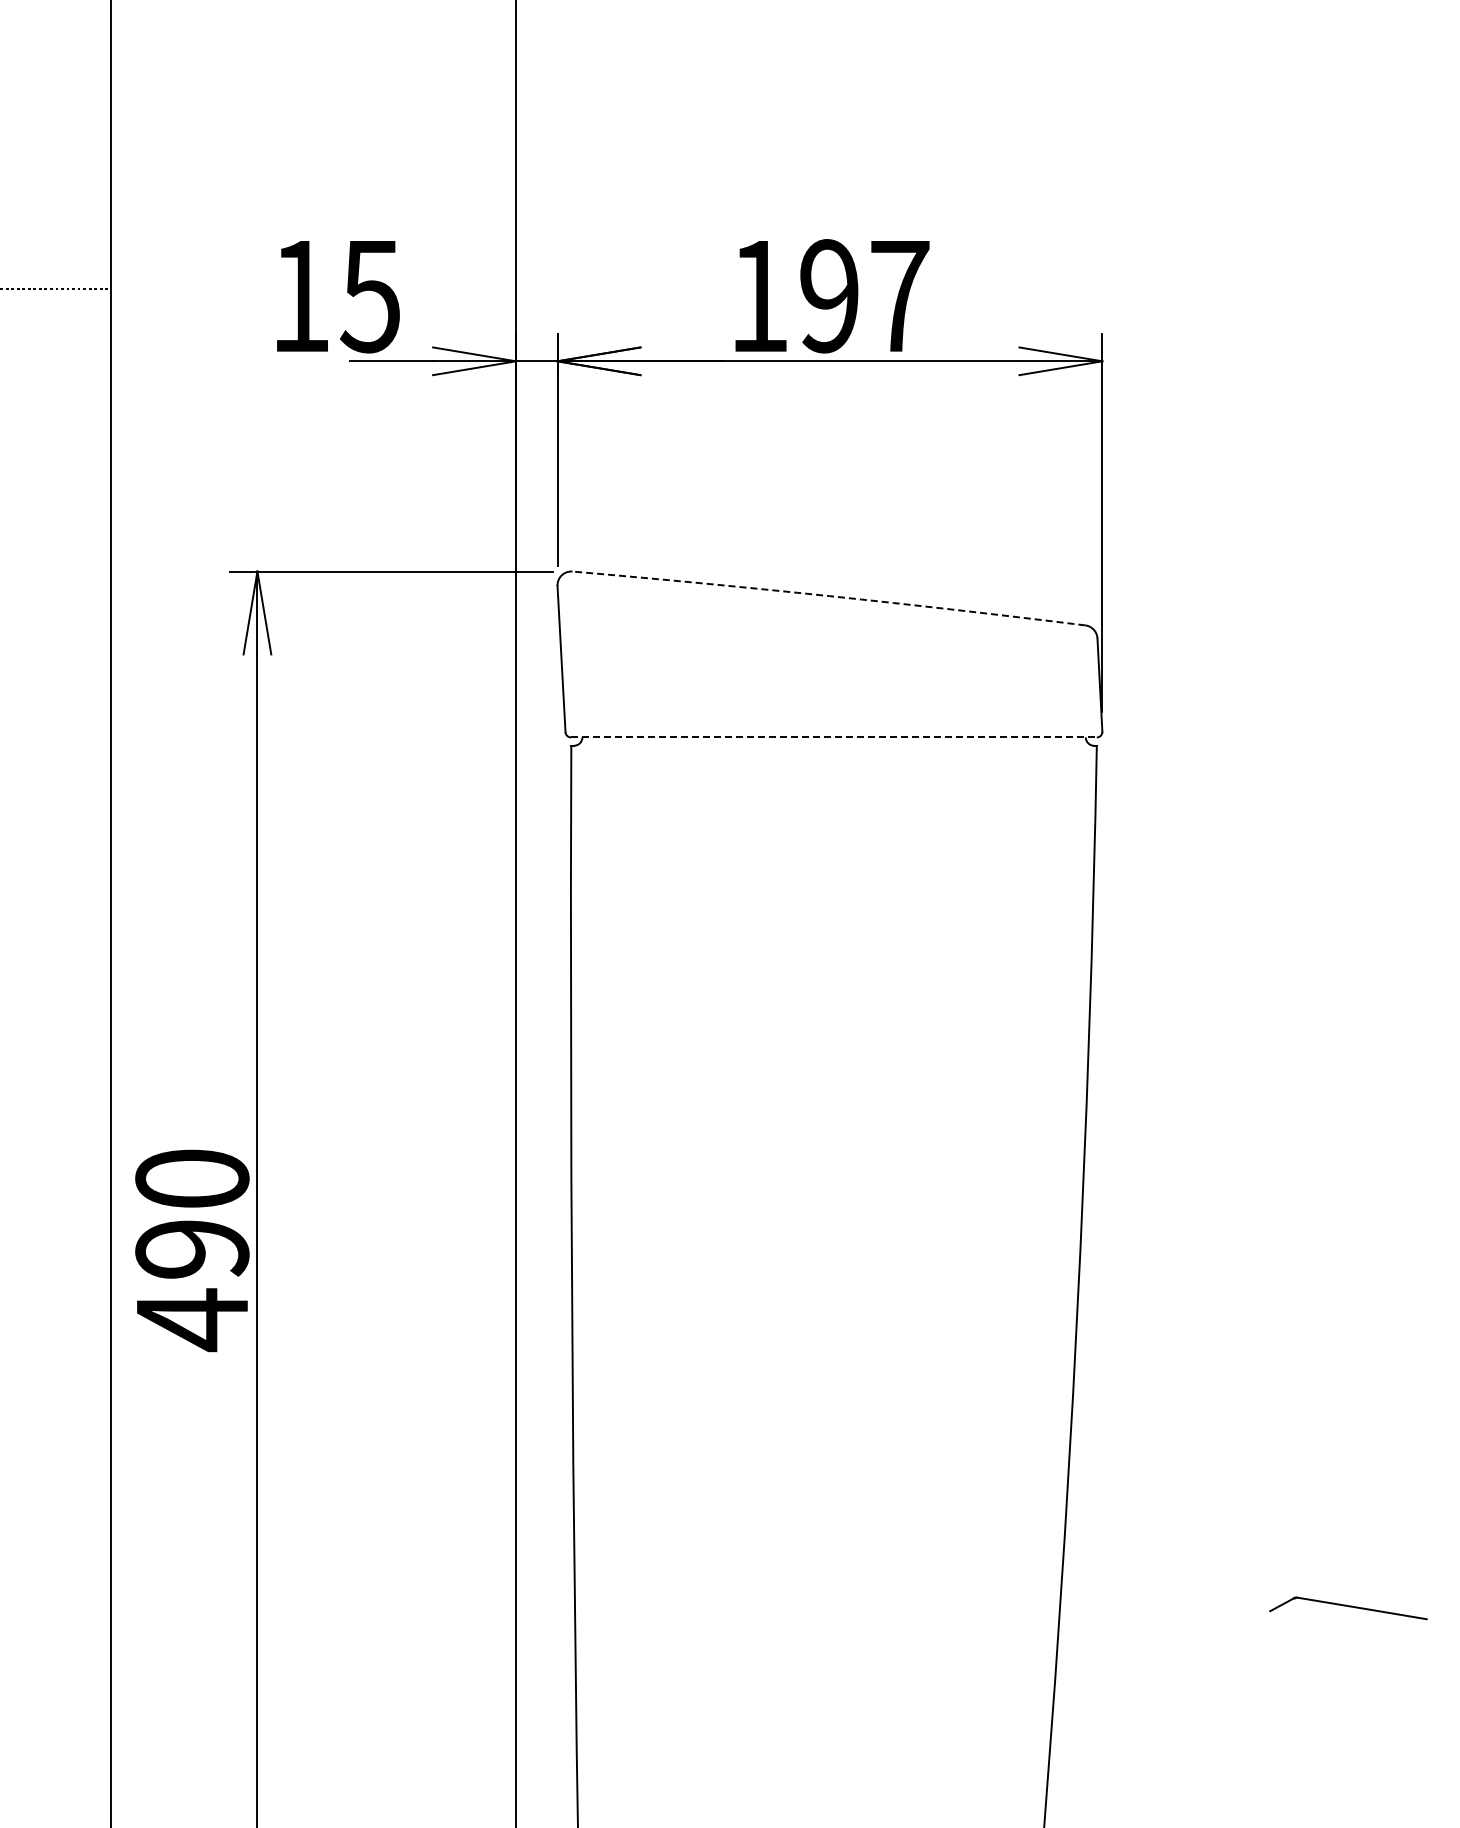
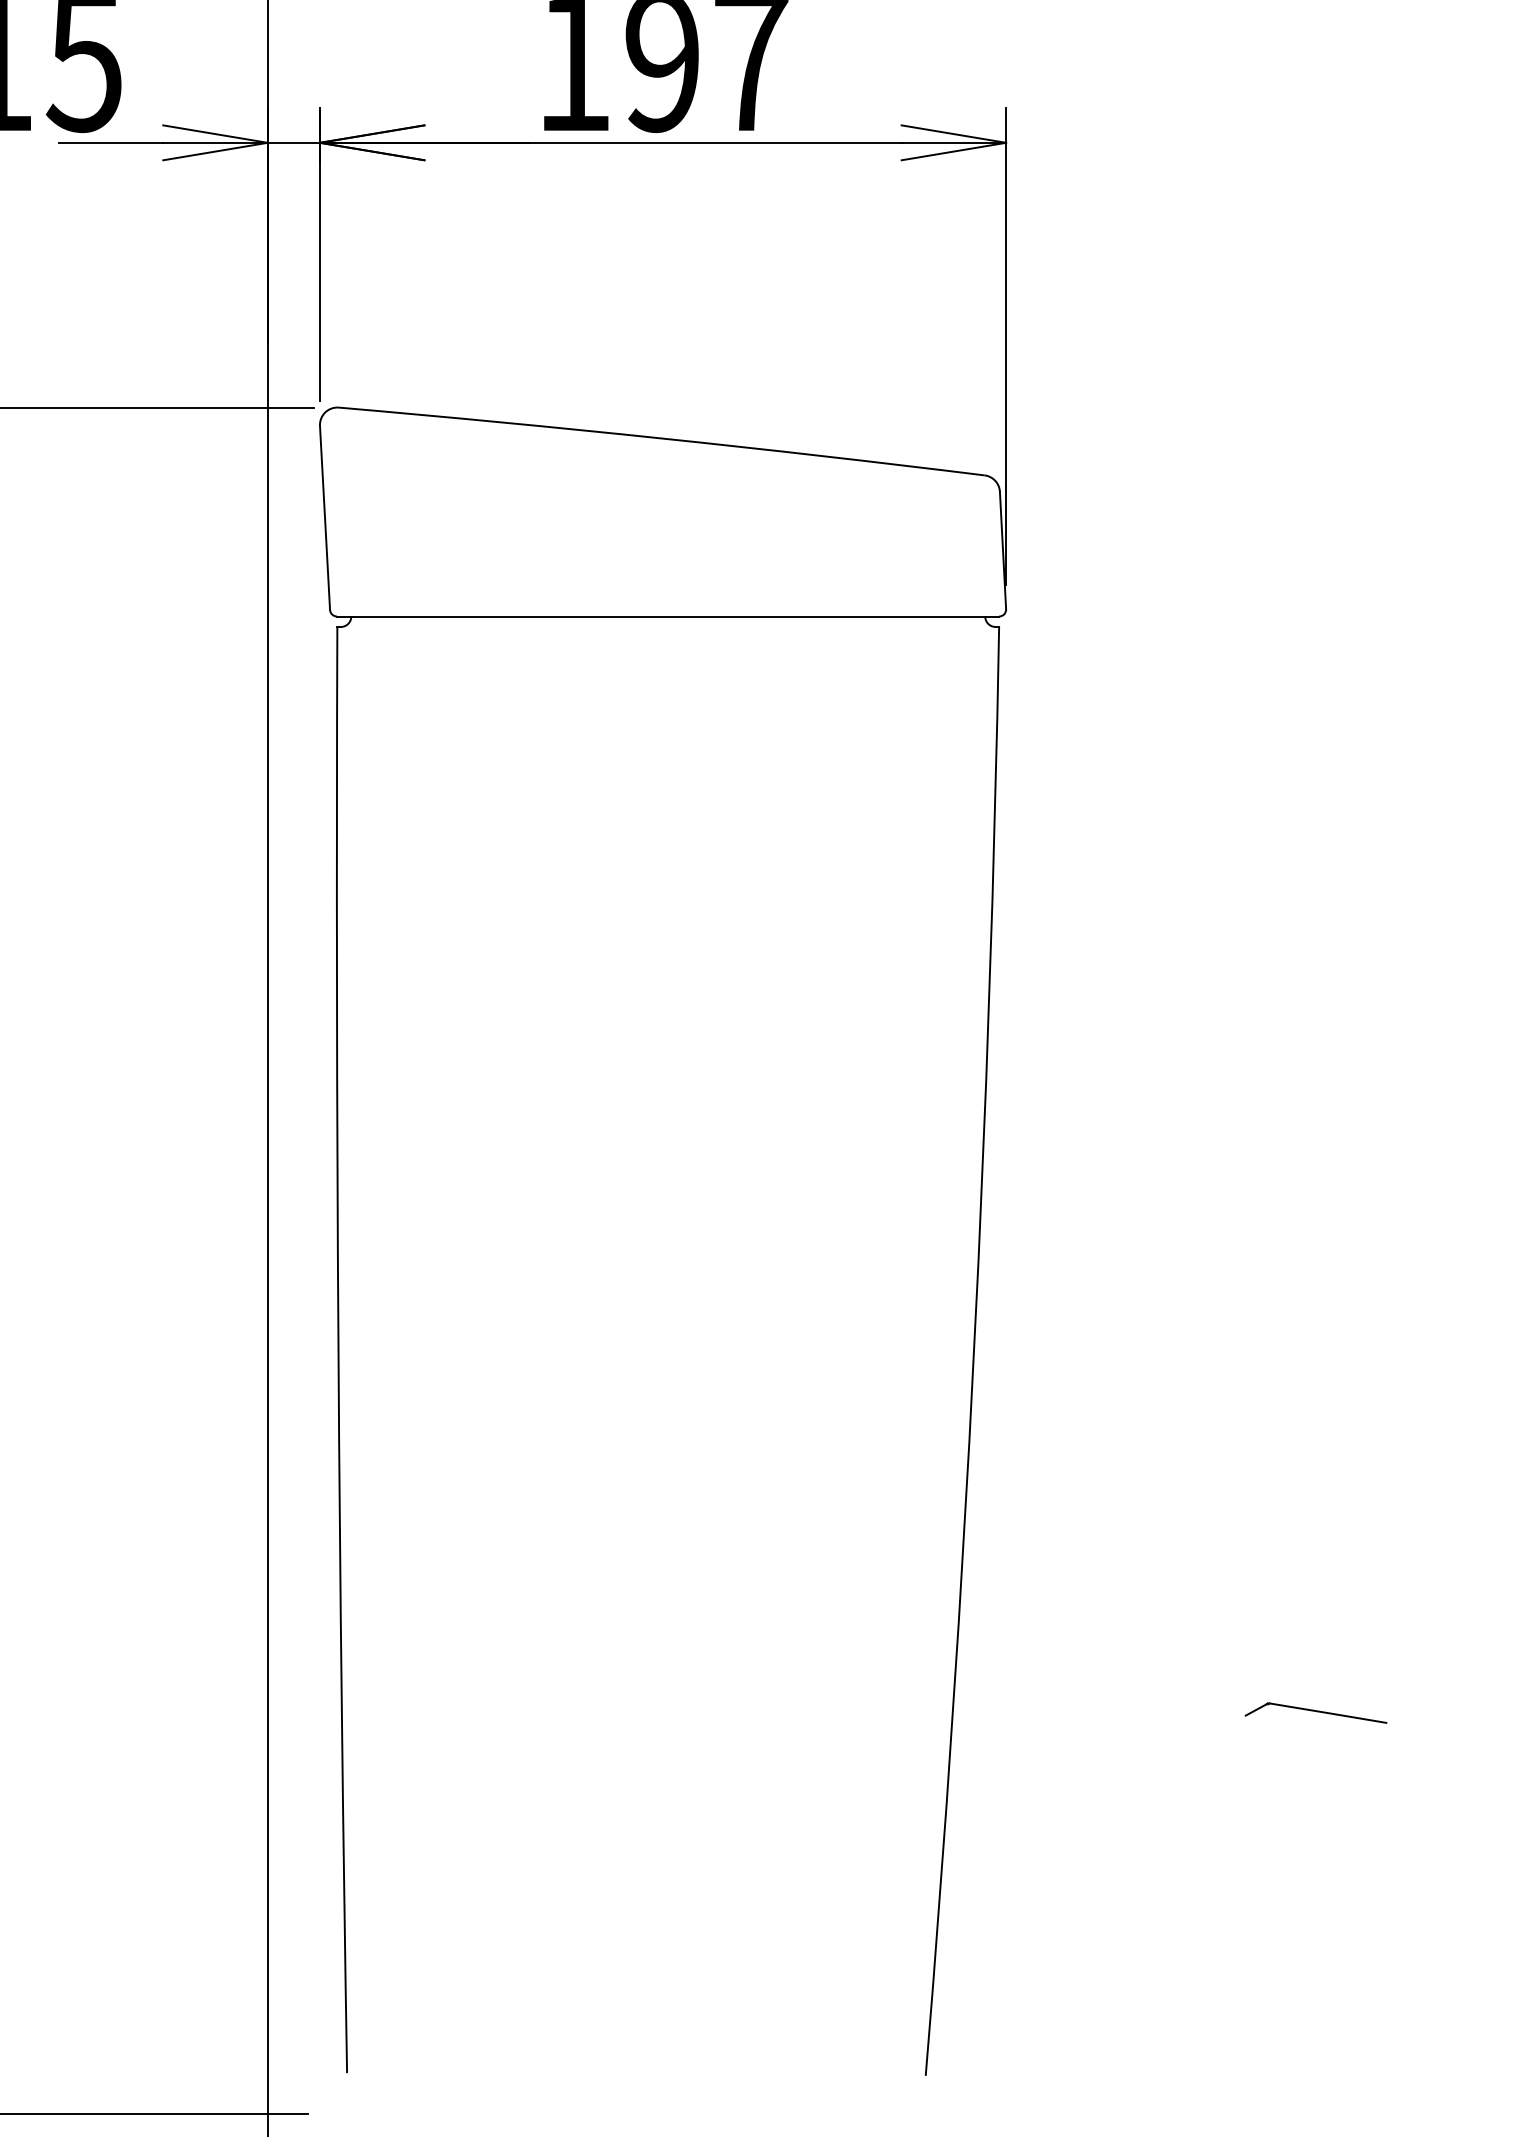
arc: (829, 596) -> (662, 439), dashed -> solid
line: (833, 737) -> (667, 616), dashed -> solid
part: (1348, 1607) -> (1316, 1712), size x0.71

